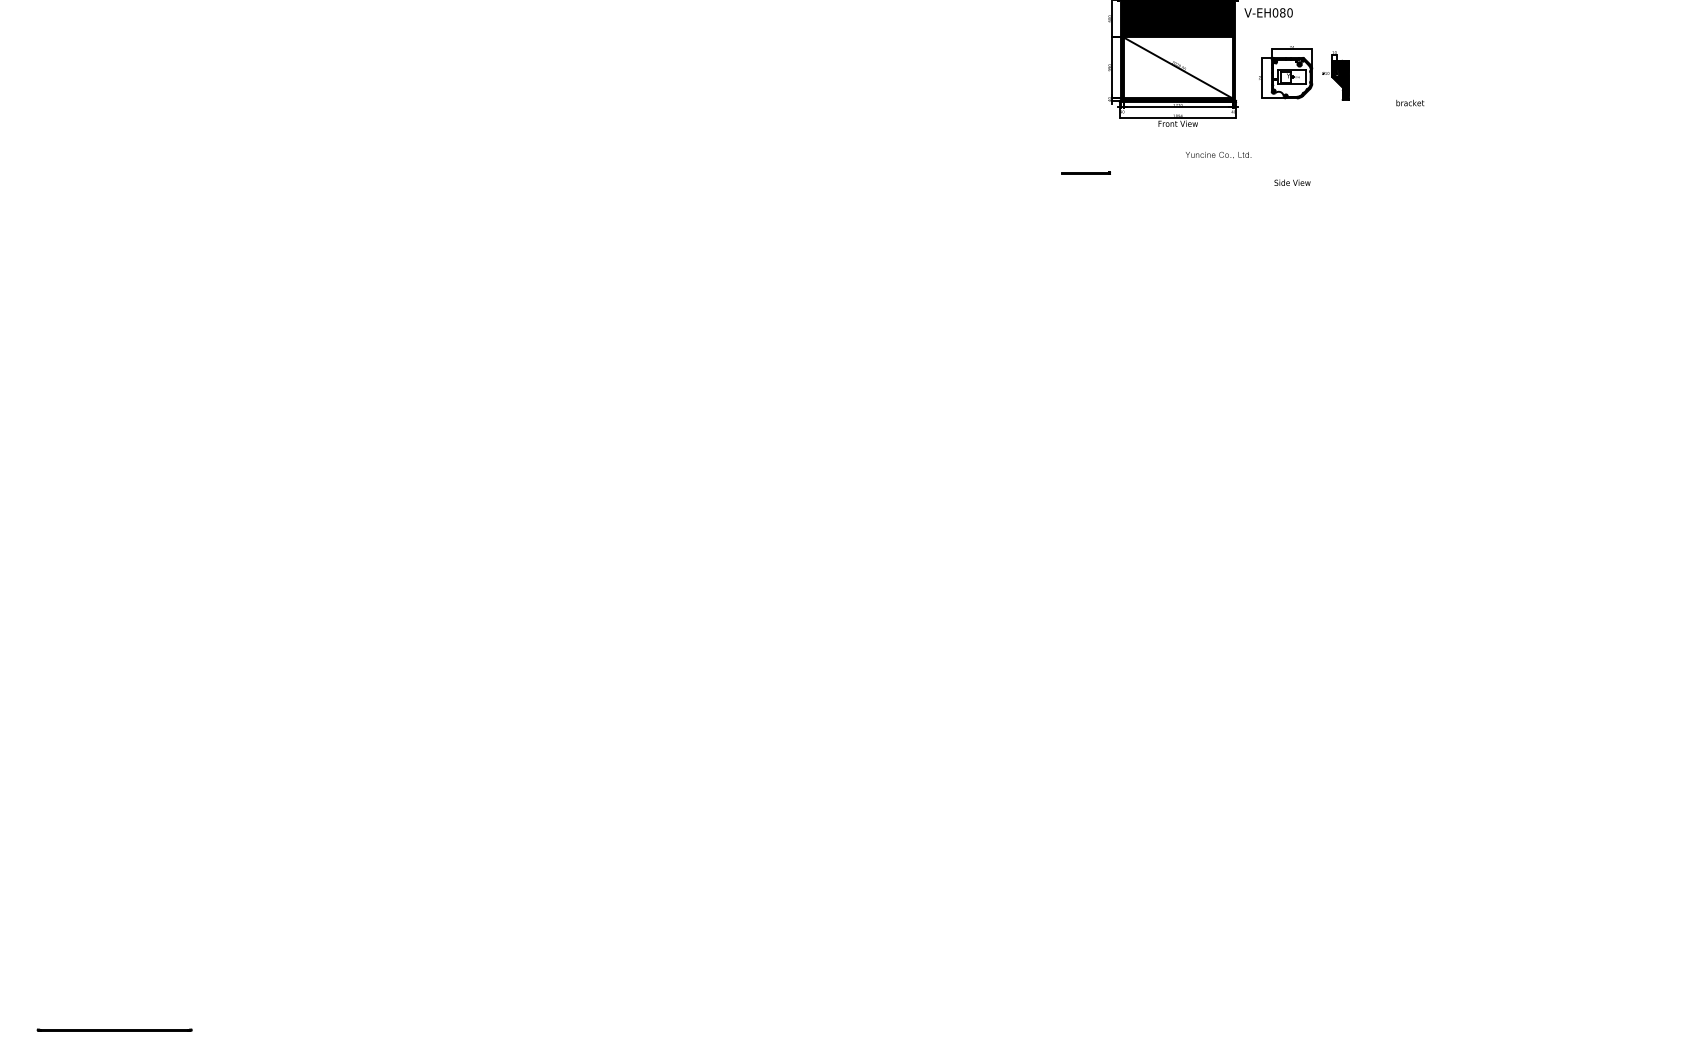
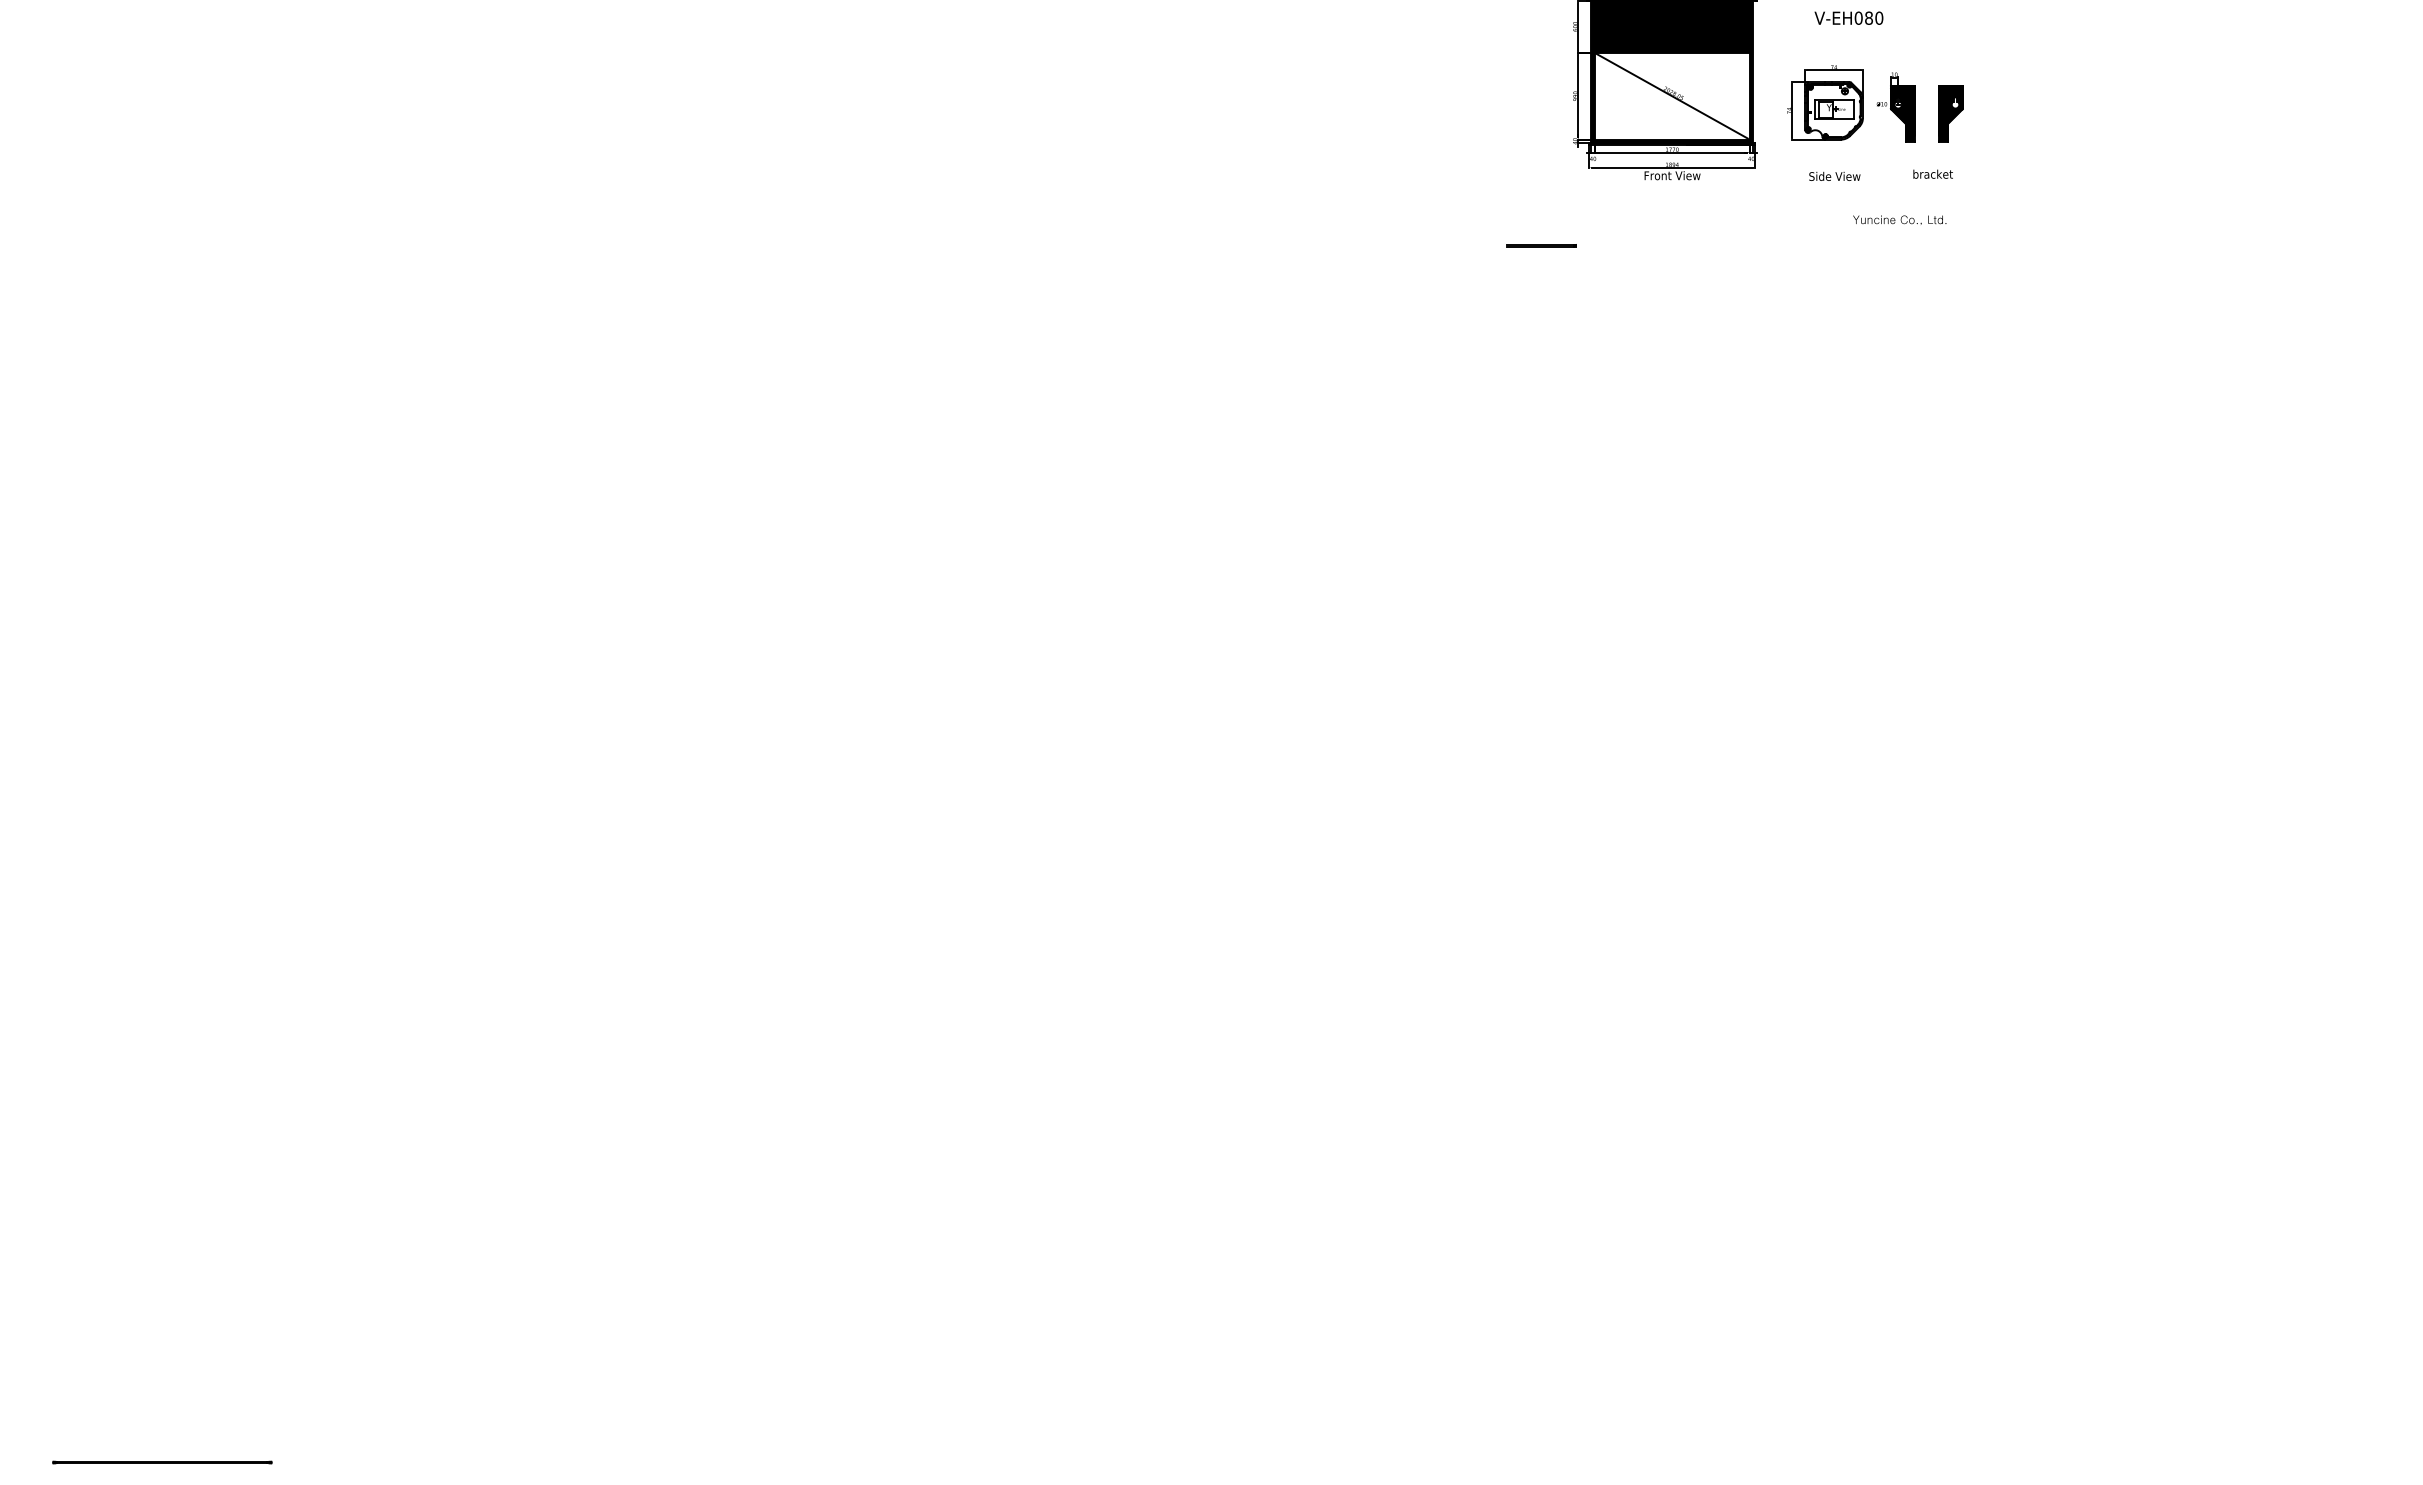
text: (1268, 12) -> (1848, 17), moved
part: (1373, 79) -> (1950, 113), added
text: (1409, 102) -> (1932, 173), moved
text: (1218, 154) -> (1899, 219), moved
text: (1292, 182) -> (1834, 175), moved

